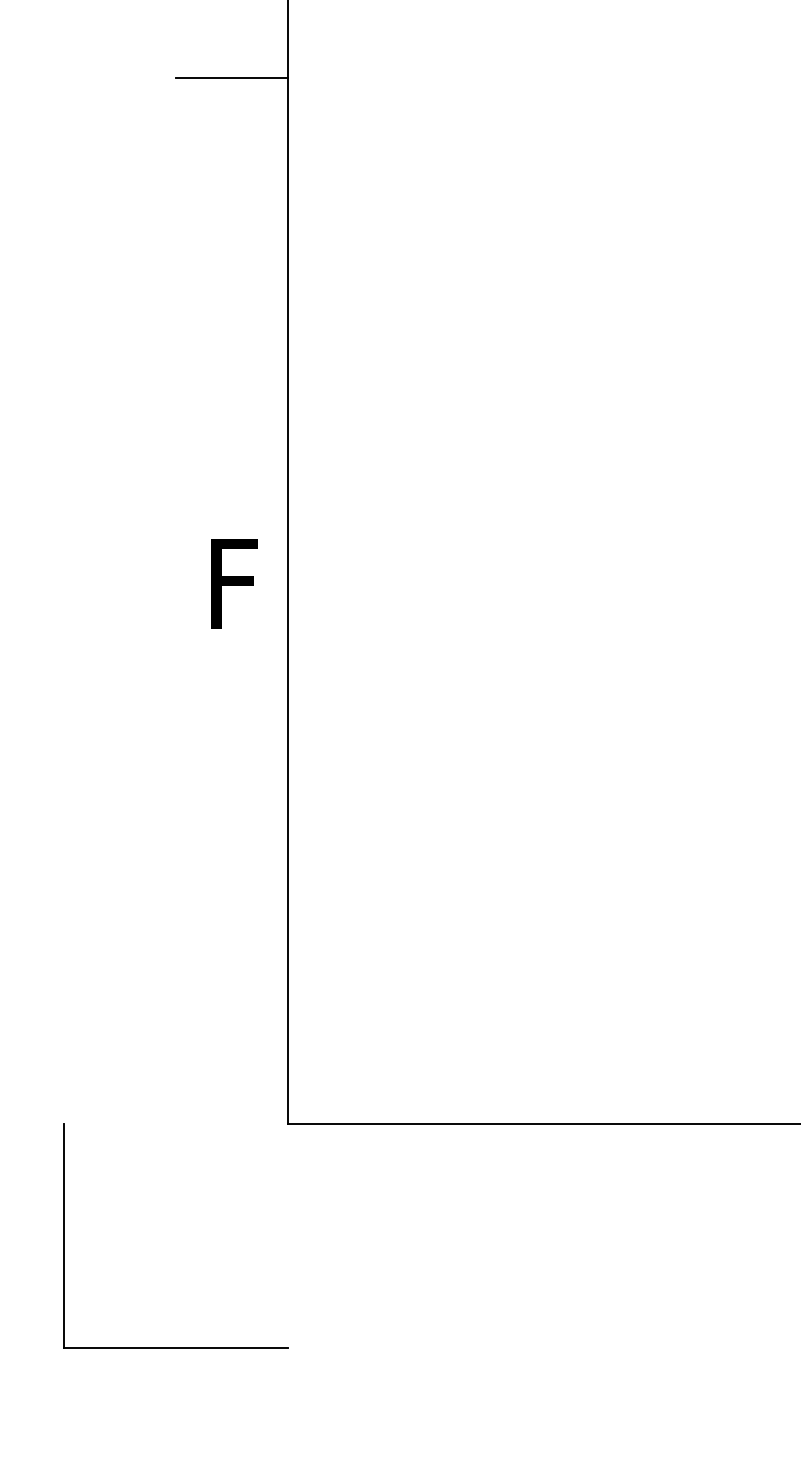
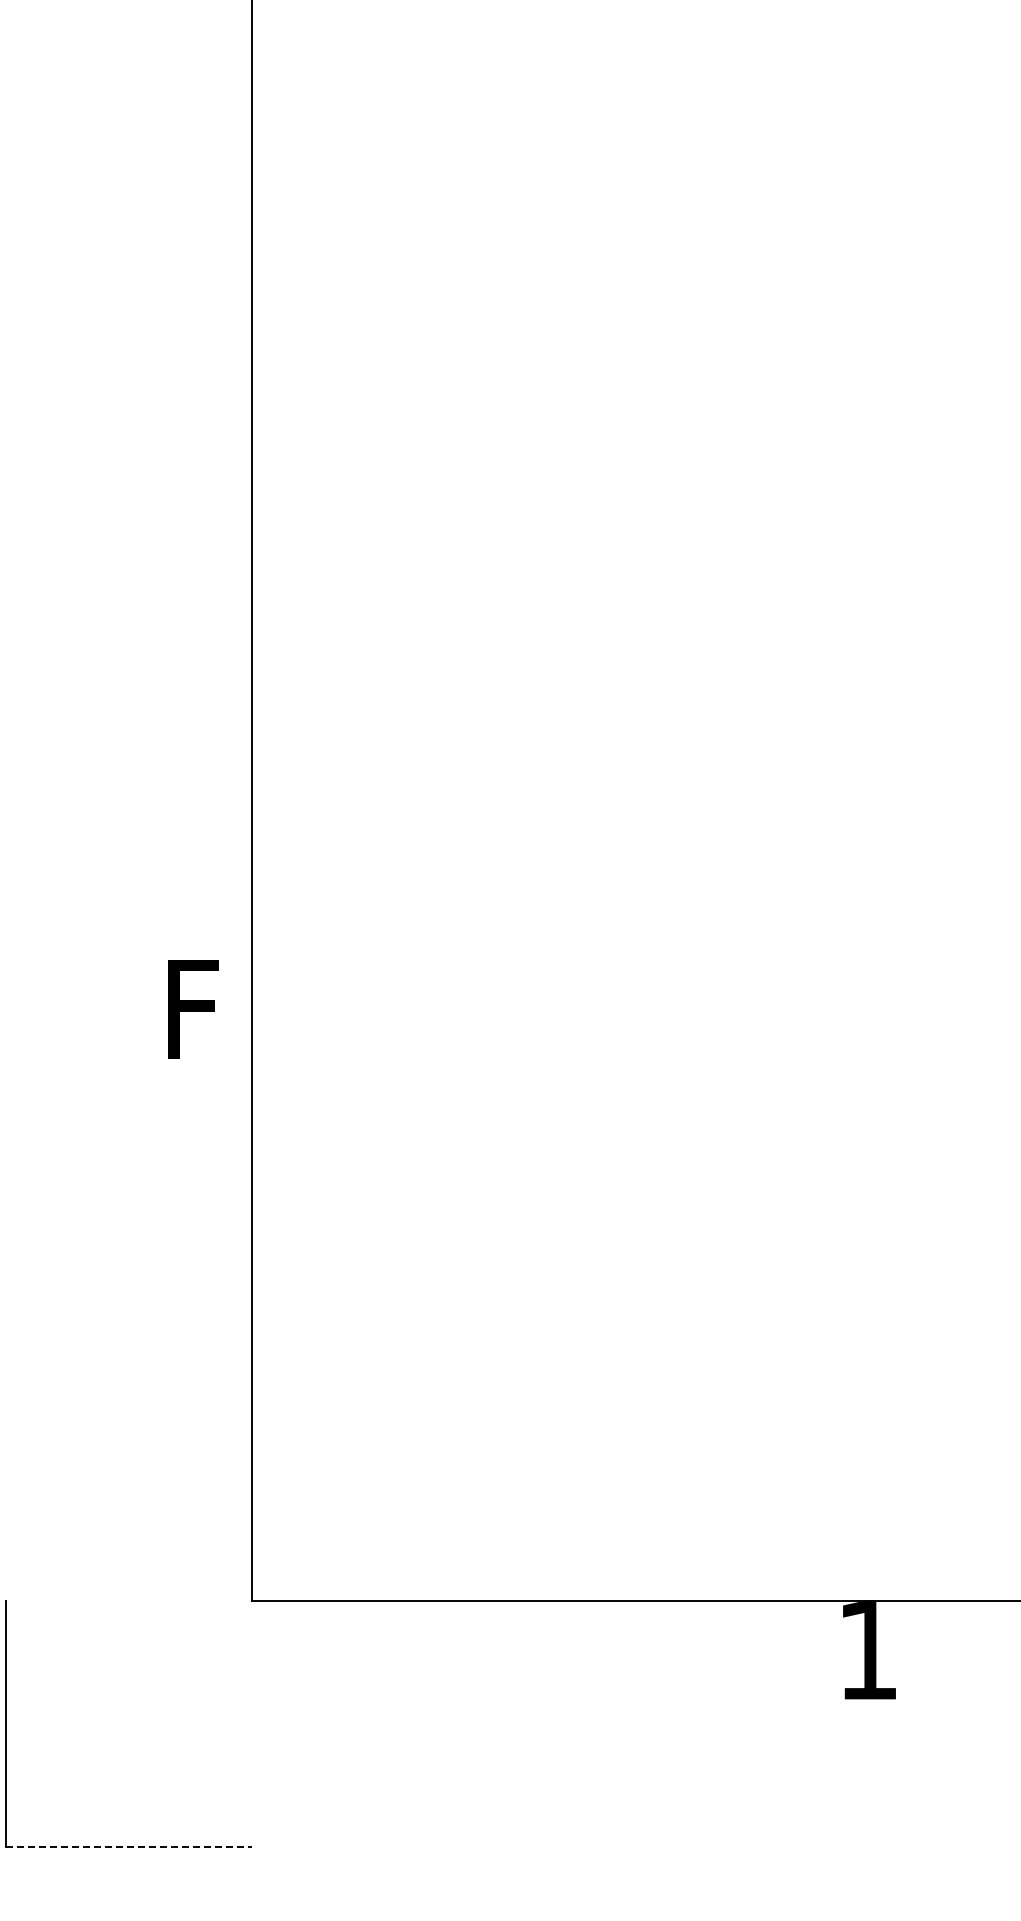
line: (231, 78) -> (190, 455), removed
line: (176, 1348) -> (129, 1847), solid -> dashed

